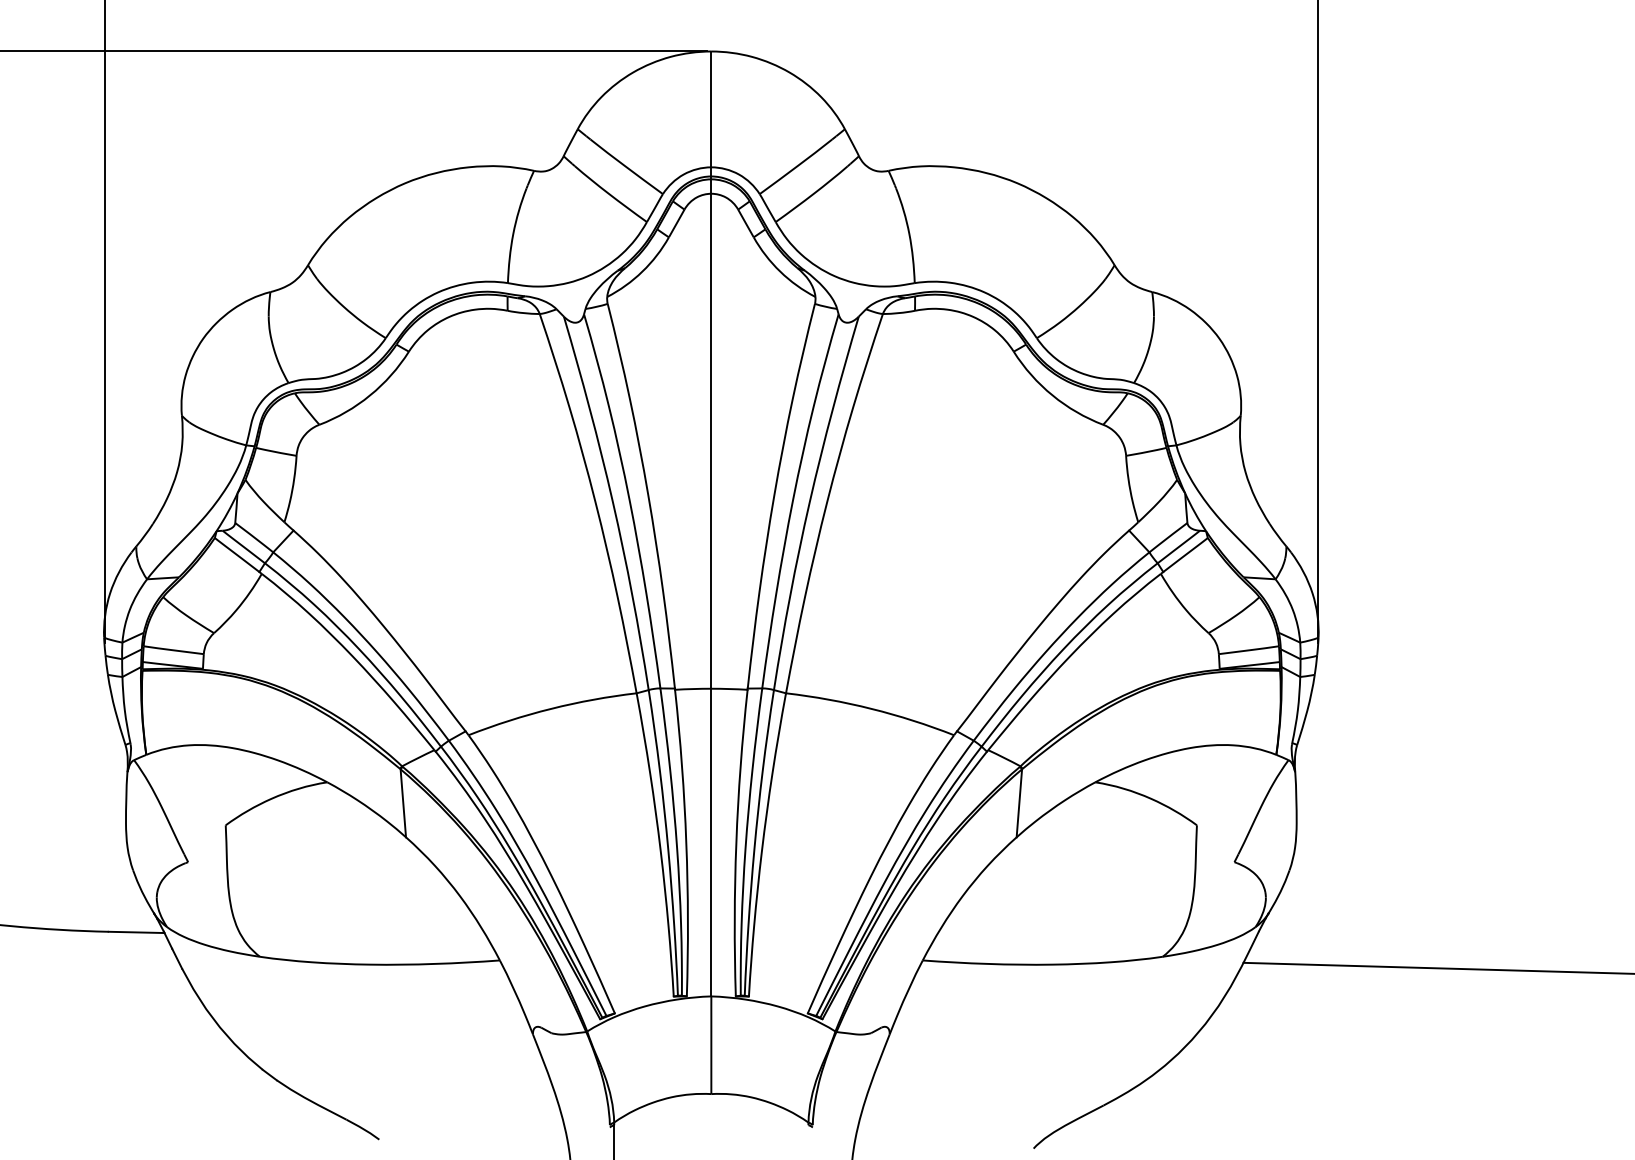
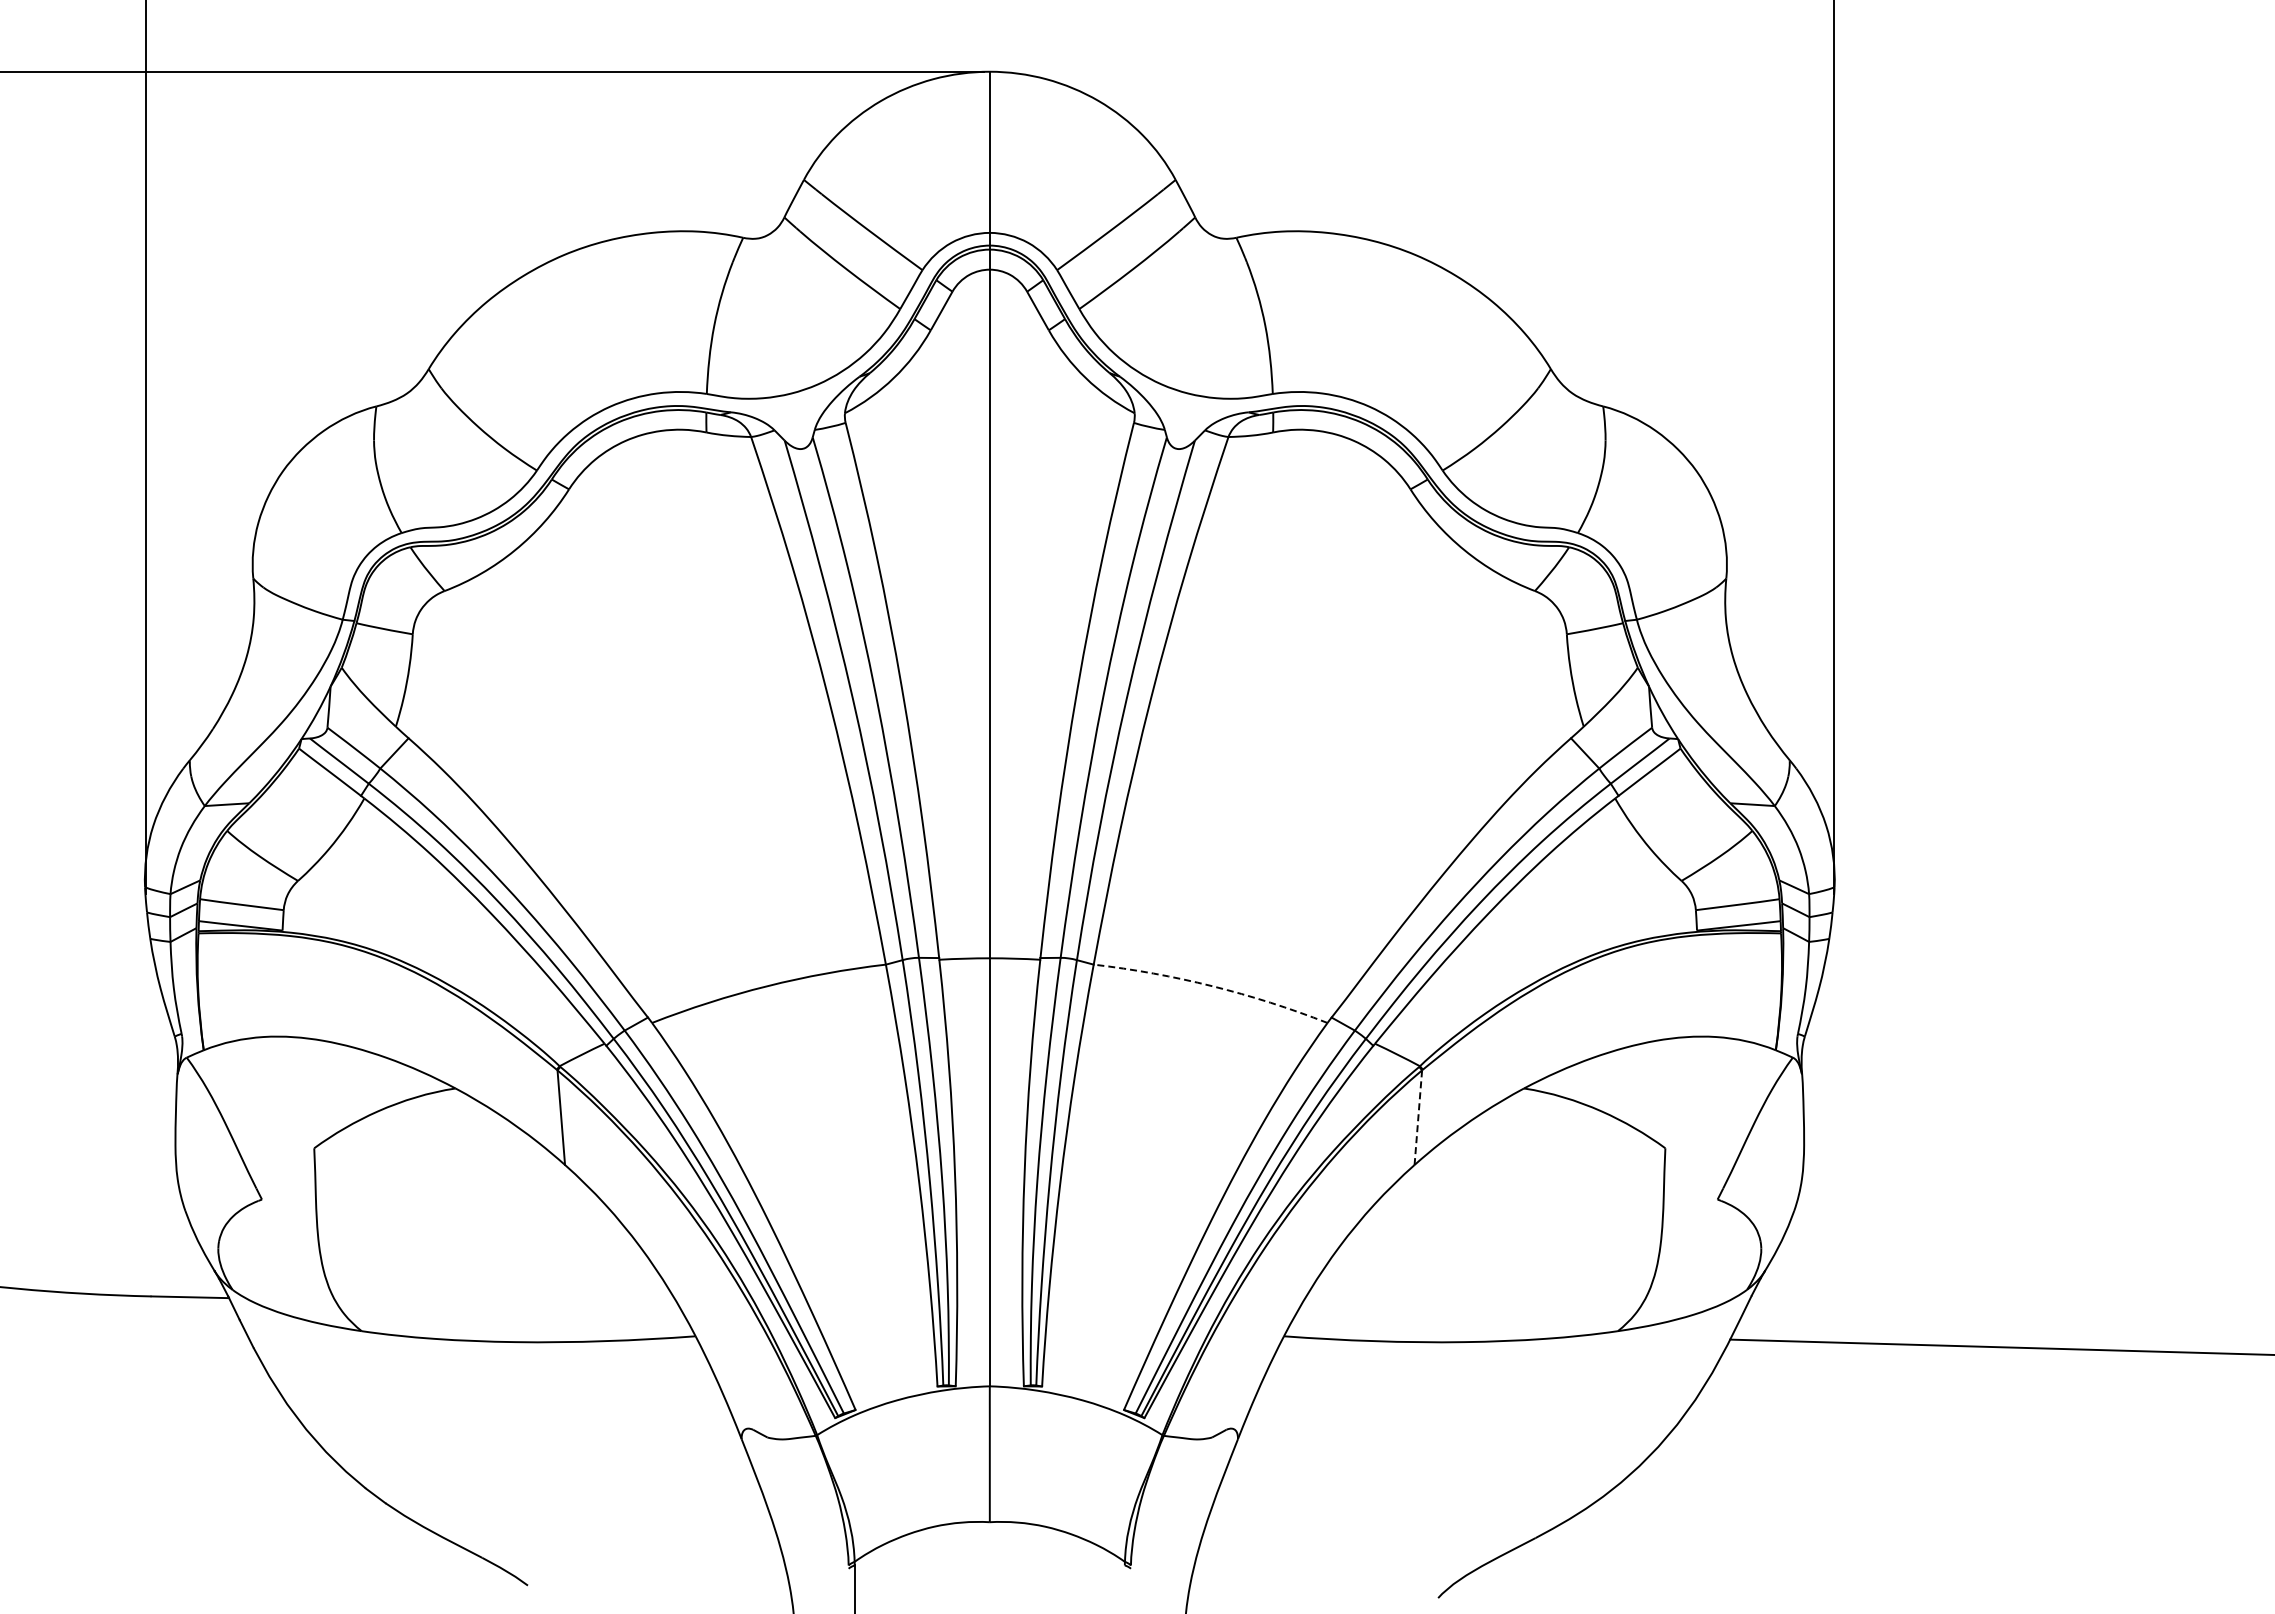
arc: (871, 709) -> (1212, 986), solid -> dashed
line: (1019, 803) -> (1418, 1118), solid -> dashed

